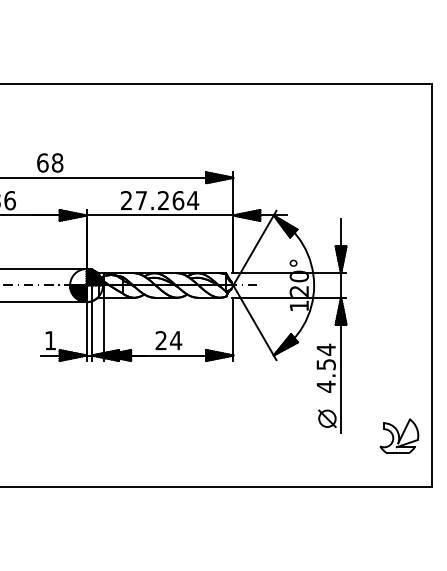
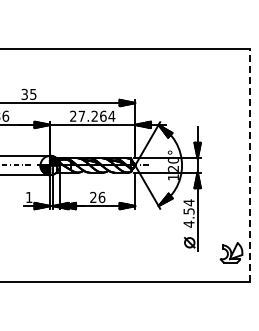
text: (49, 161) -> (28, 93), 68 -> 35
line: (432, 285) -> (250, 165), solid -> dashed
text: (175, 340) -> (101, 197), 24 -> 26

